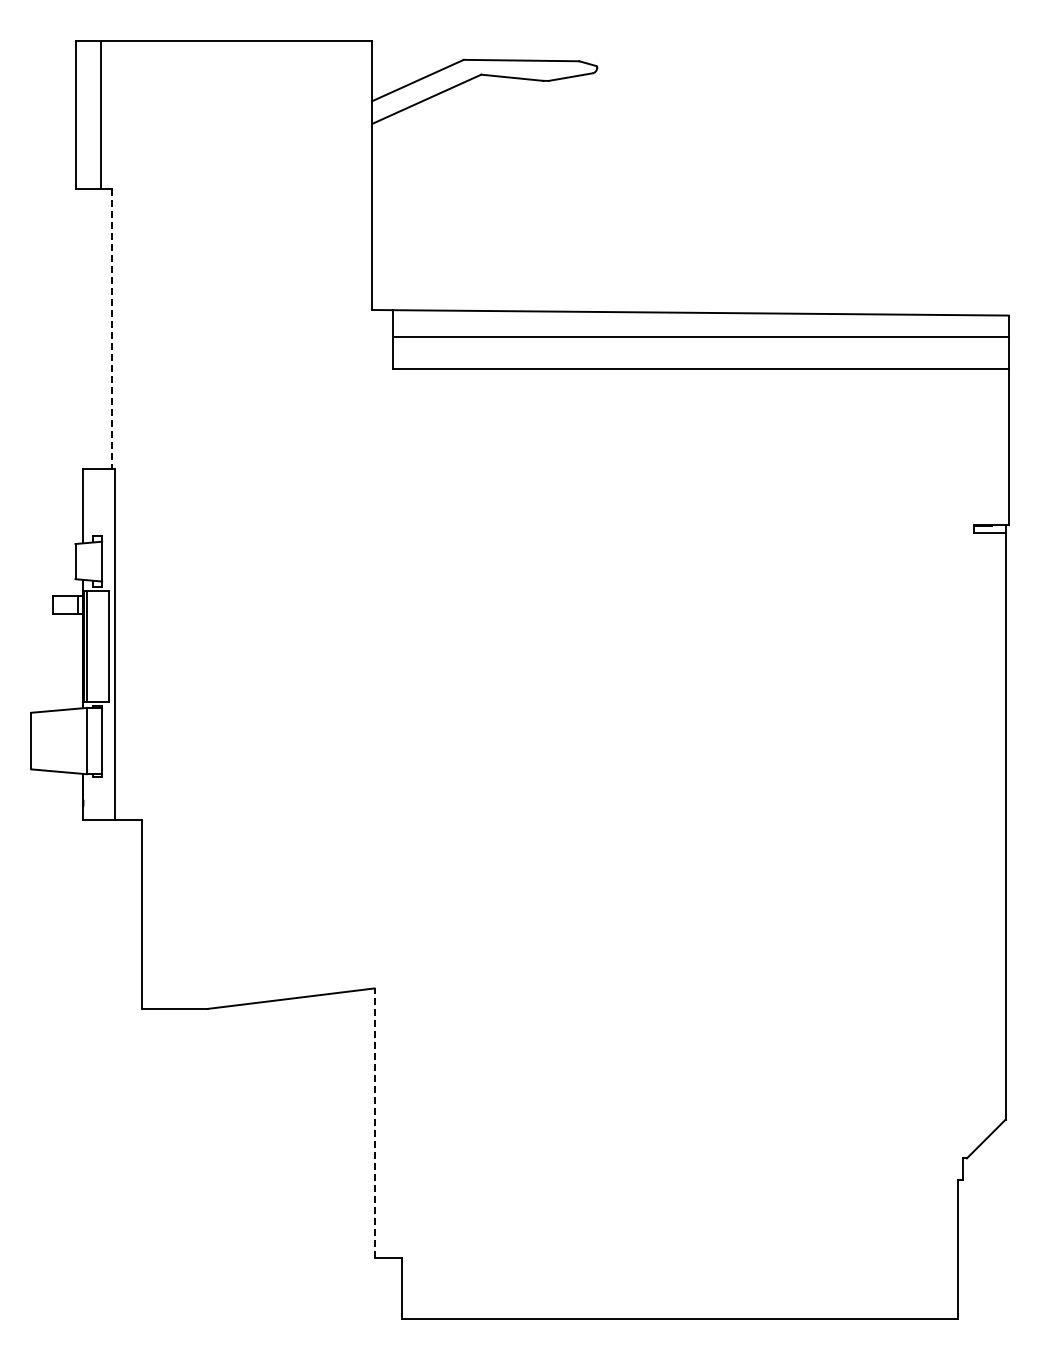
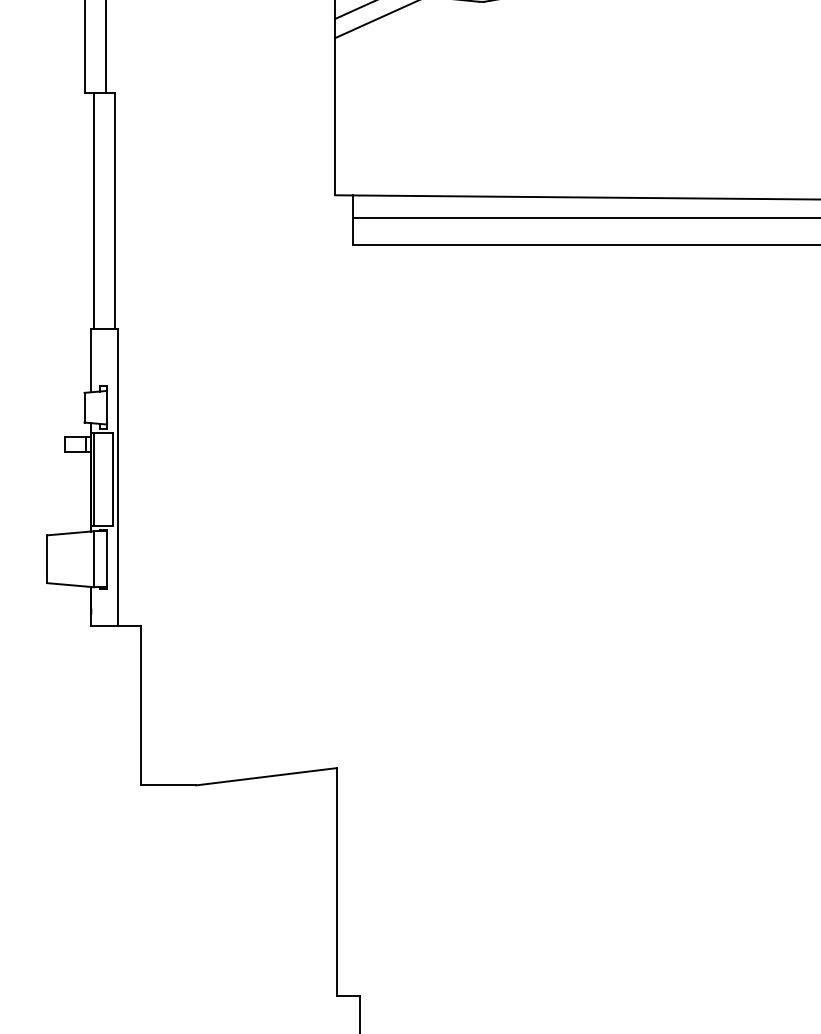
line: (86, 328) -> (93, 210), added
line: (111, 329) -> (114, 211), dashed -> solid
line: (374, 1122) -> (337, 881), dashed -> solid

